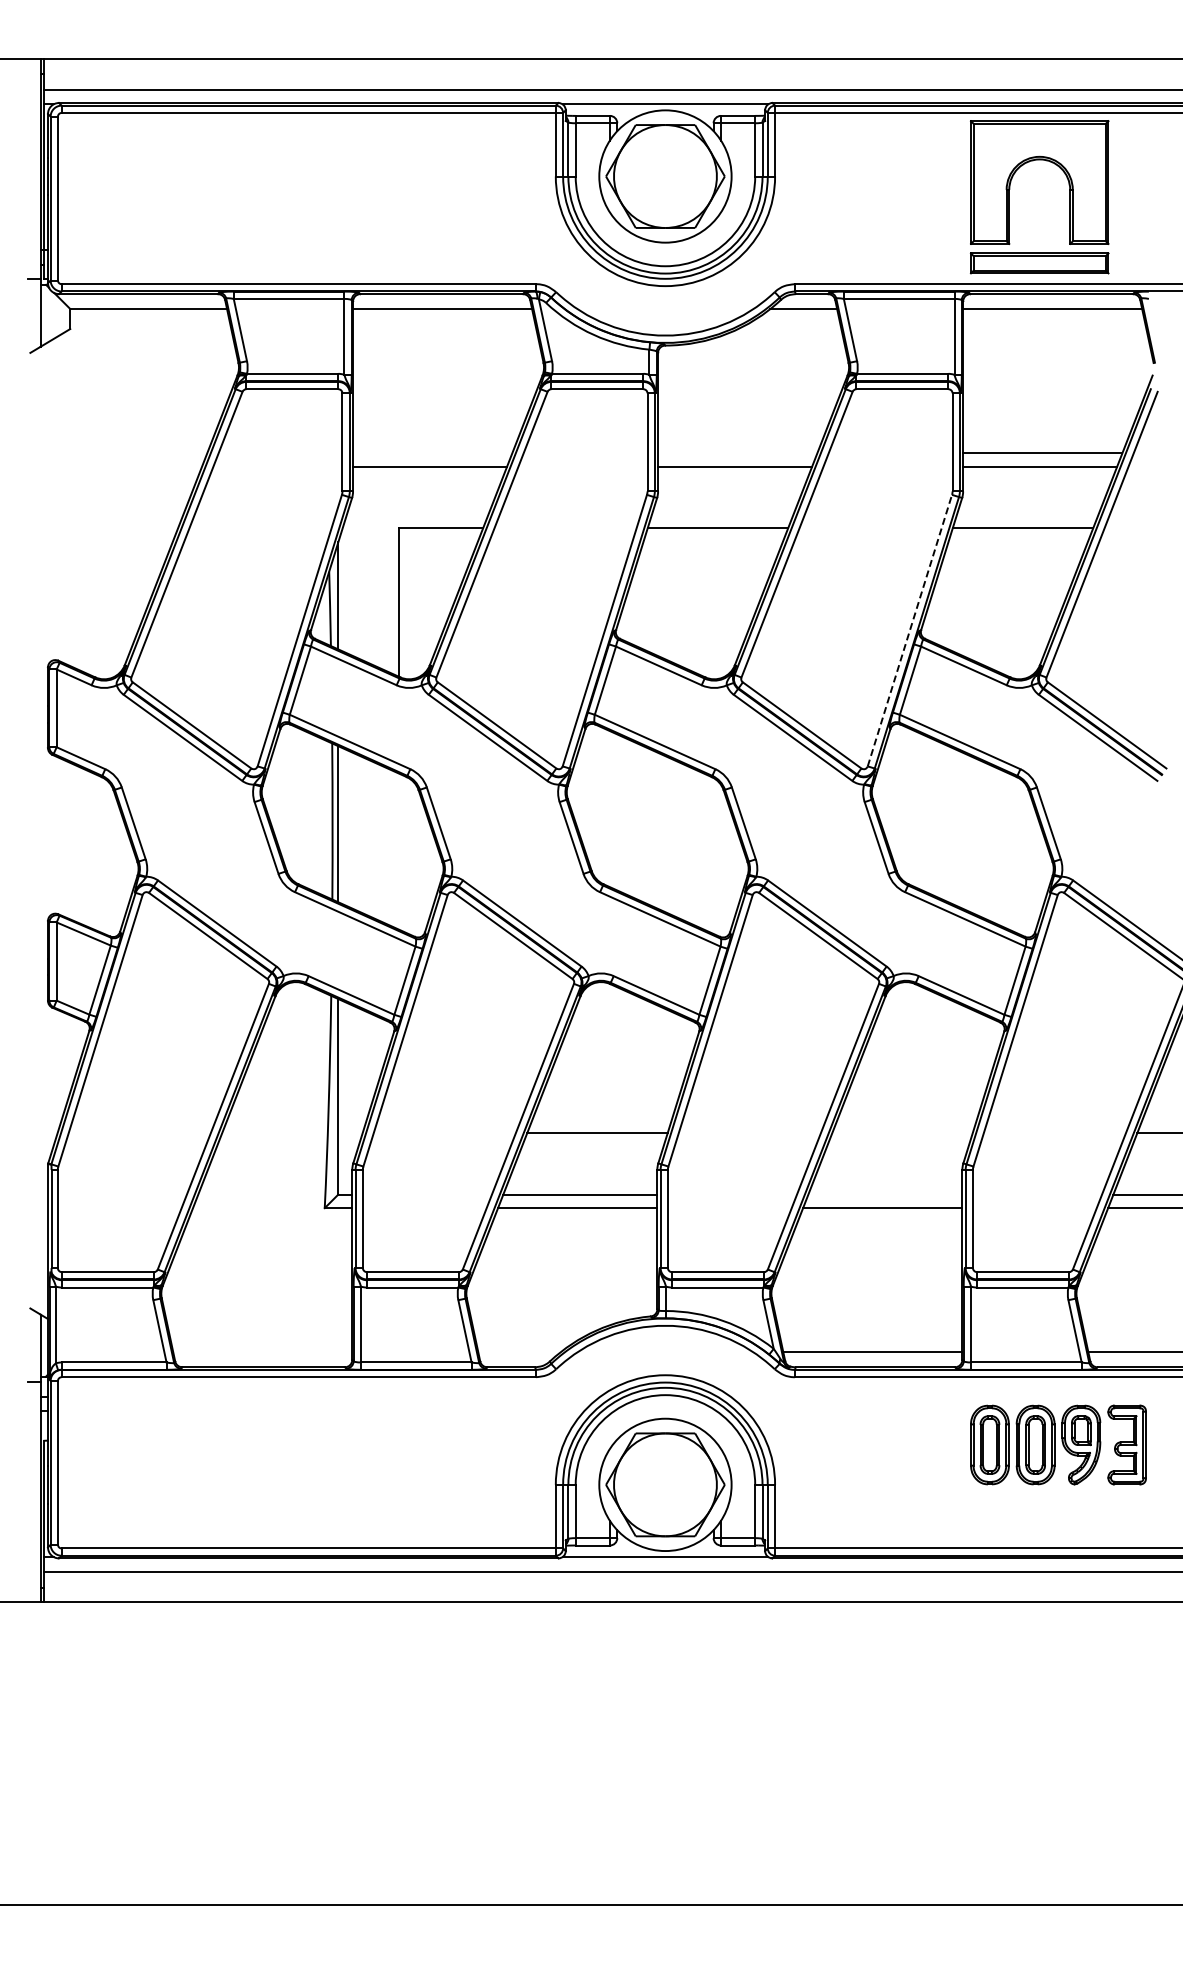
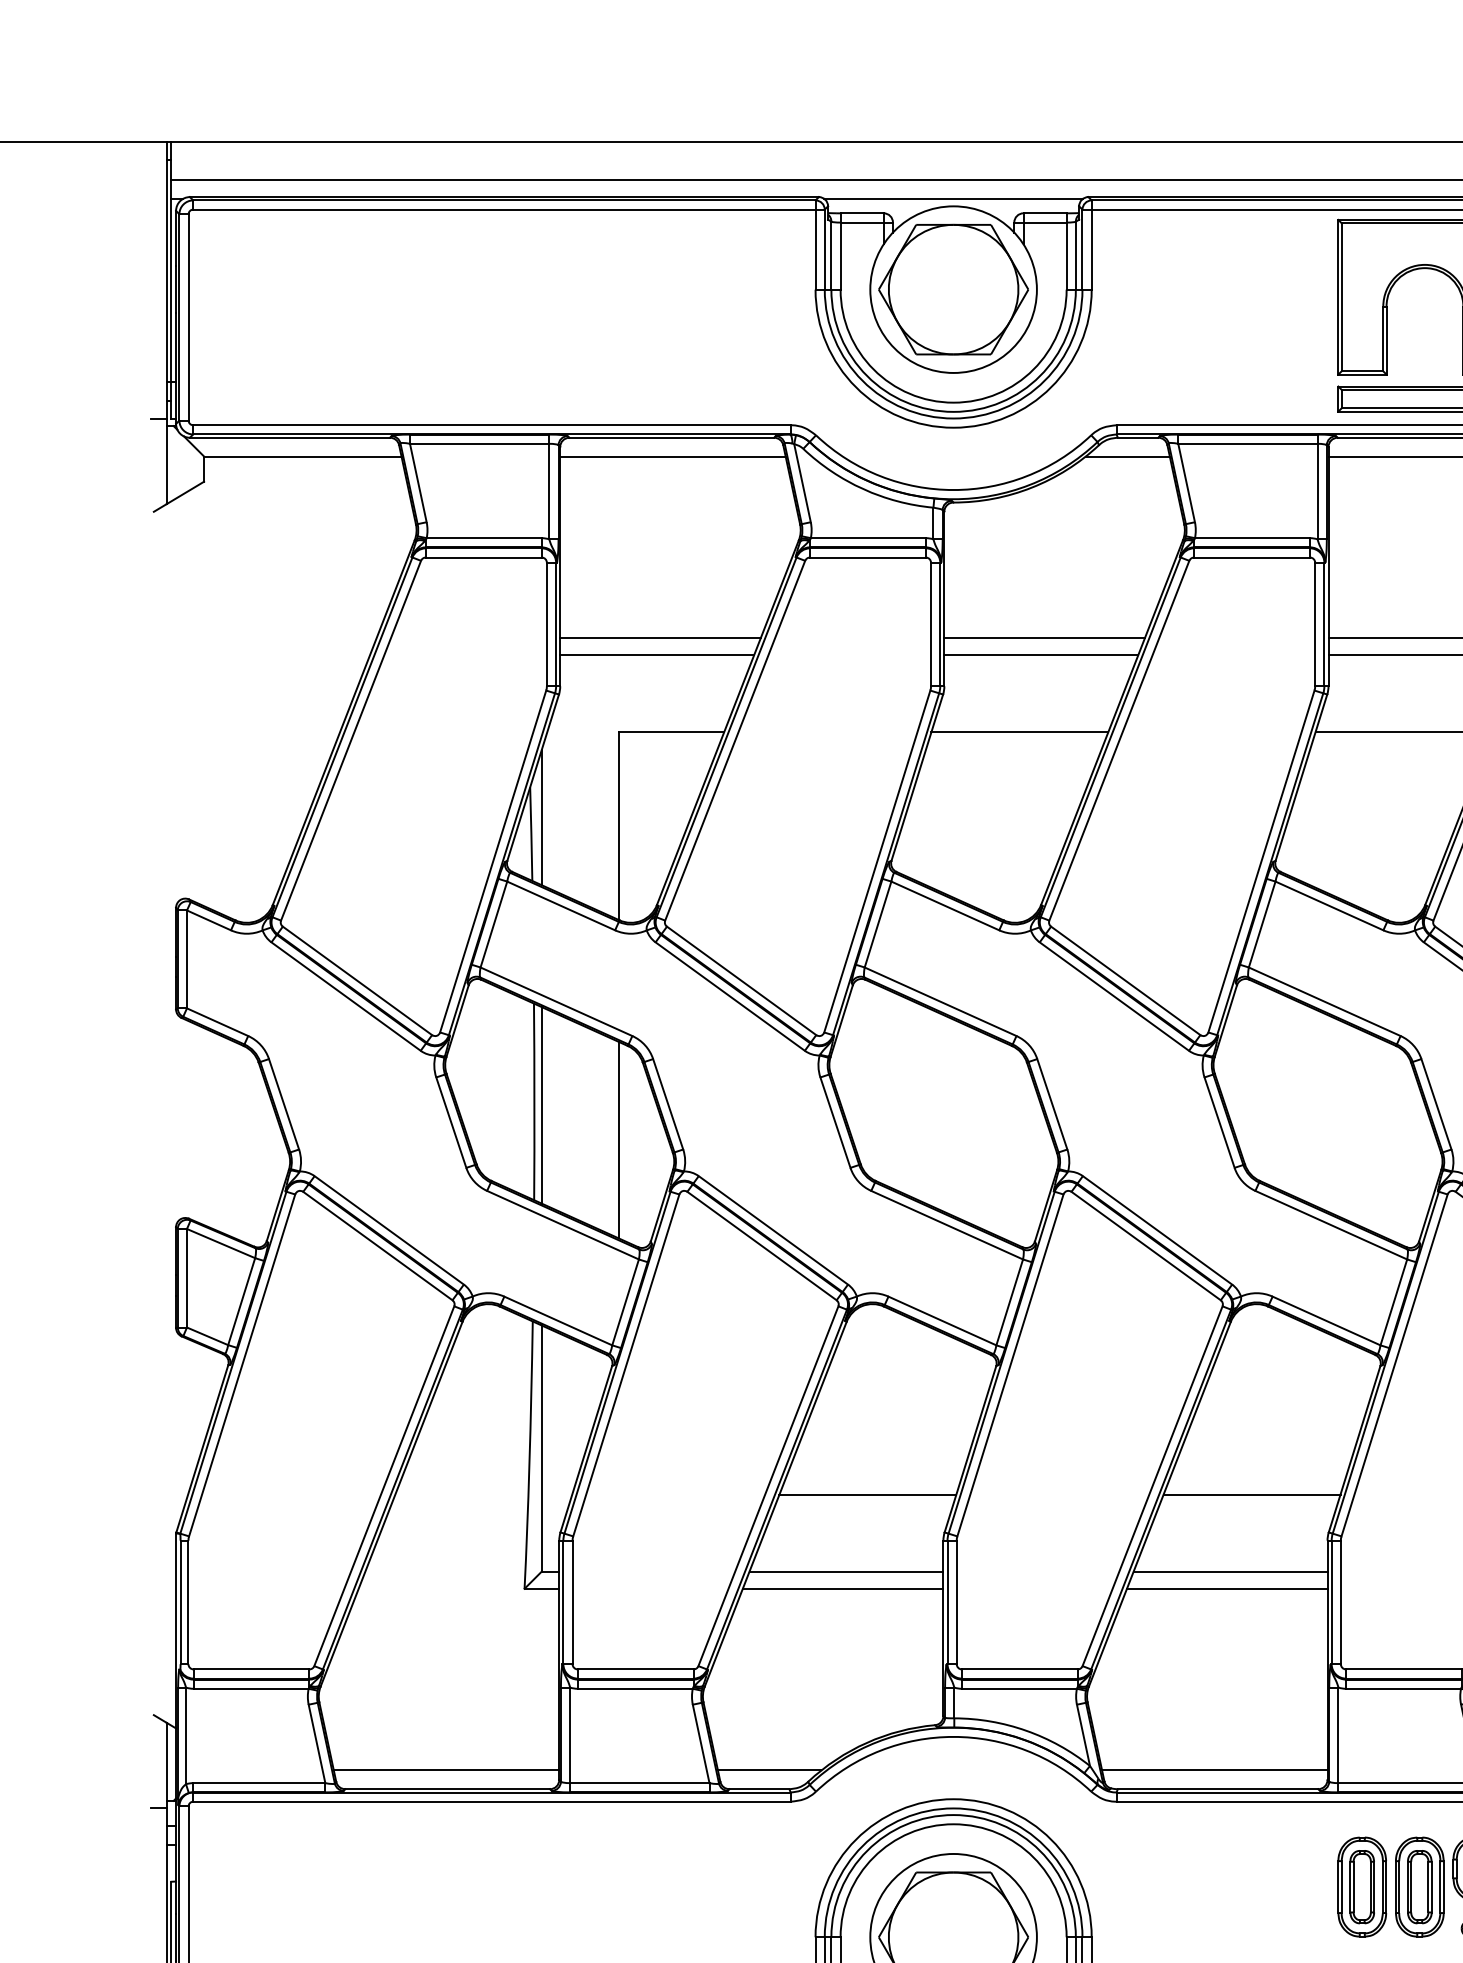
line: (432, 453) -> (660, 638), added
line: (737, 453) -> (1044, 638), added
line: (910, 630) -> (1262, 861), dashed -> solid
line: (399, 851) -> (618, 1139), added
line: (902, 1133) -> (1252, 1494), added
line: (885, 1194) -> (1230, 1571), added
line: (262, 1352) -> (446, 1770), added
line: (519, 1352) -> (769, 1770), added

